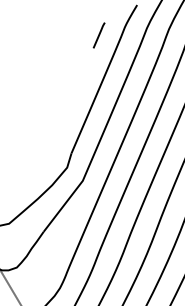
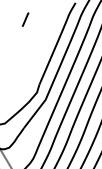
line: (98, 35) -> (25, 19), moved

